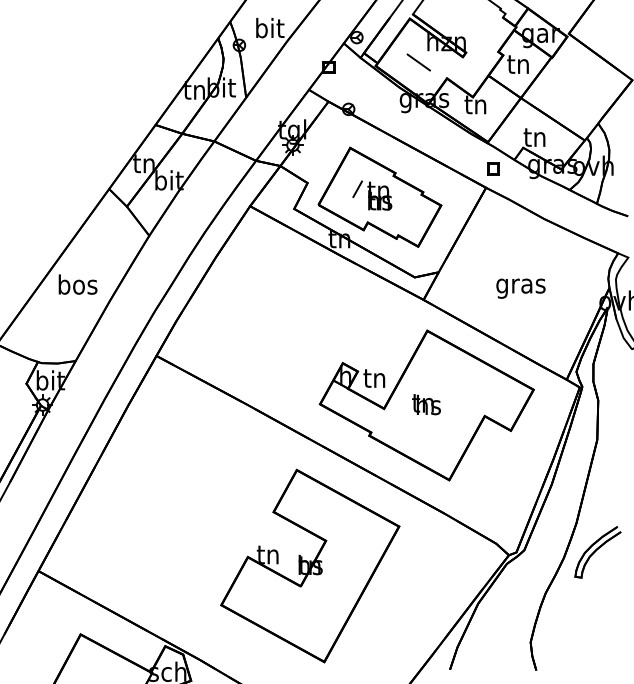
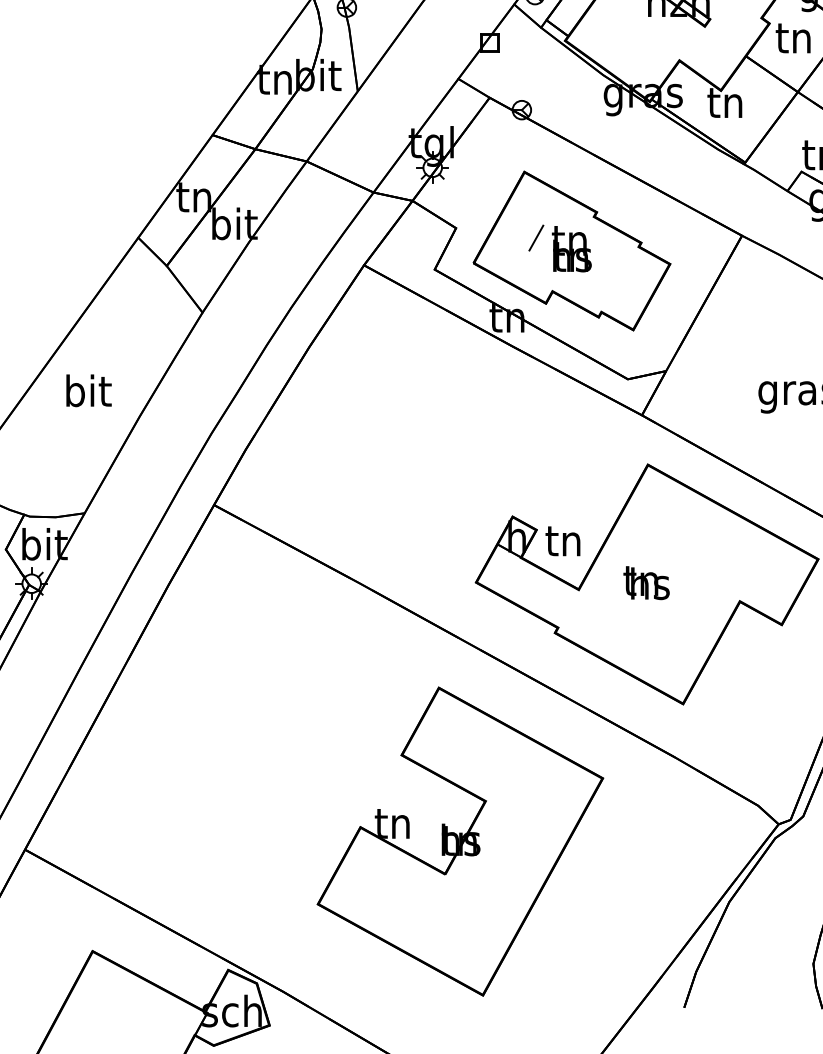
line: (418, 62) -> (633, 35), removed
part: (493, 168) -> (753, 204), removed
text: (77, 284) -> (87, 390), bos -> bit

